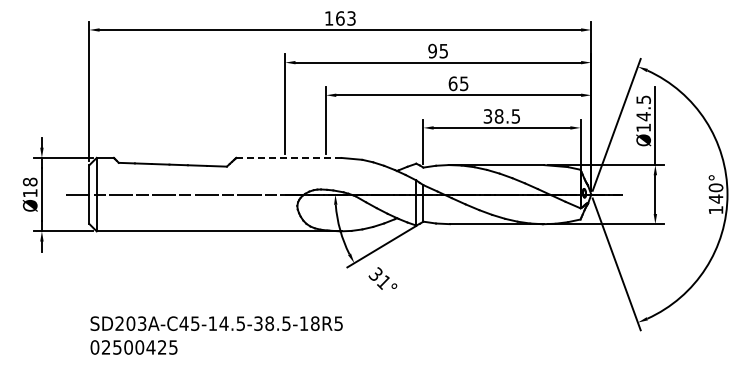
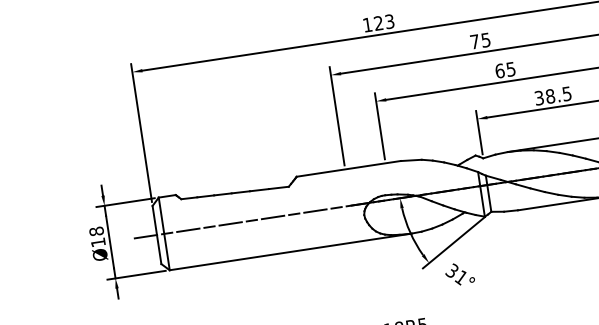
text: (340, 18) -> (378, 23), 163 -> 123
text: (432, 50) -> (474, 41), 95 -> 75
line: (288, 157) -> (348, 168), dashed -> solid

